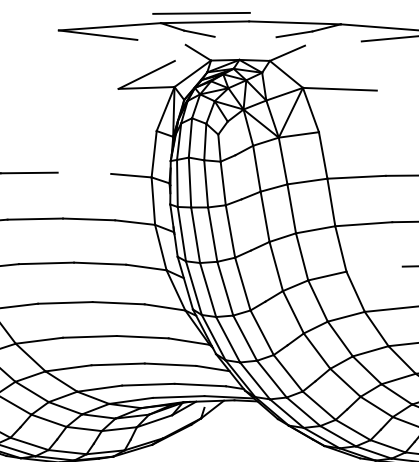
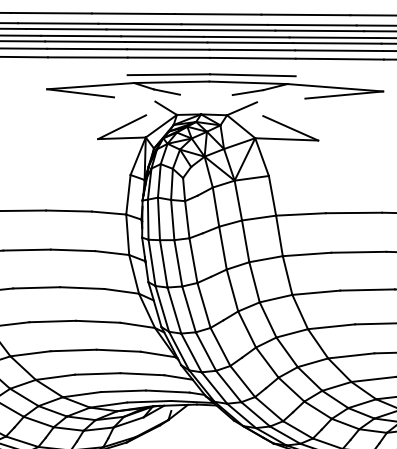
line: (299, 14) -> (252, 75), added
line: (344, 76) -> (290, 128), added
line: (83, 172) -> (68, 210), added
line: (374, 268) -> (316, 292), added

